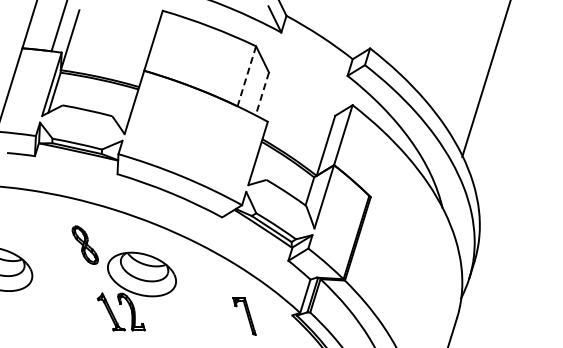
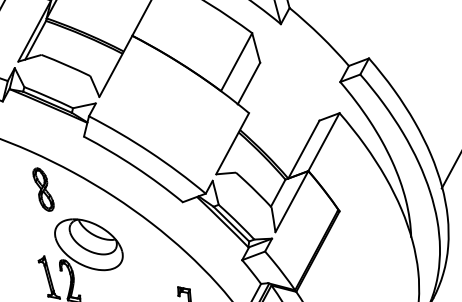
line: (246, 76) -> (236, 62), dashed -> solid
line: (262, 94) -> (249, 84), dashed -> solid
part: (84, 244) -> (42, 188), moved

